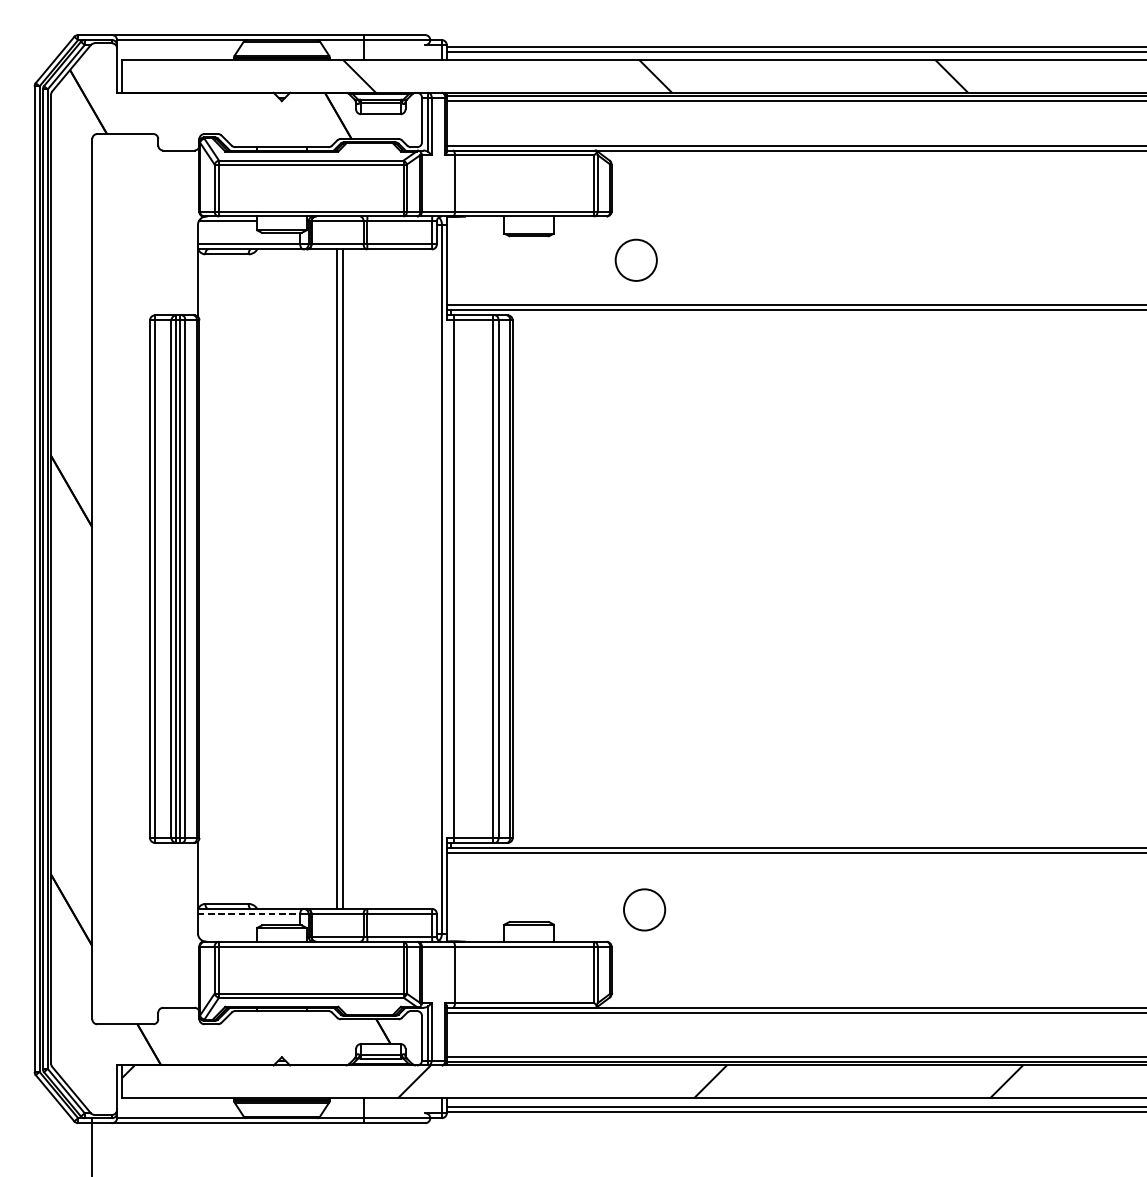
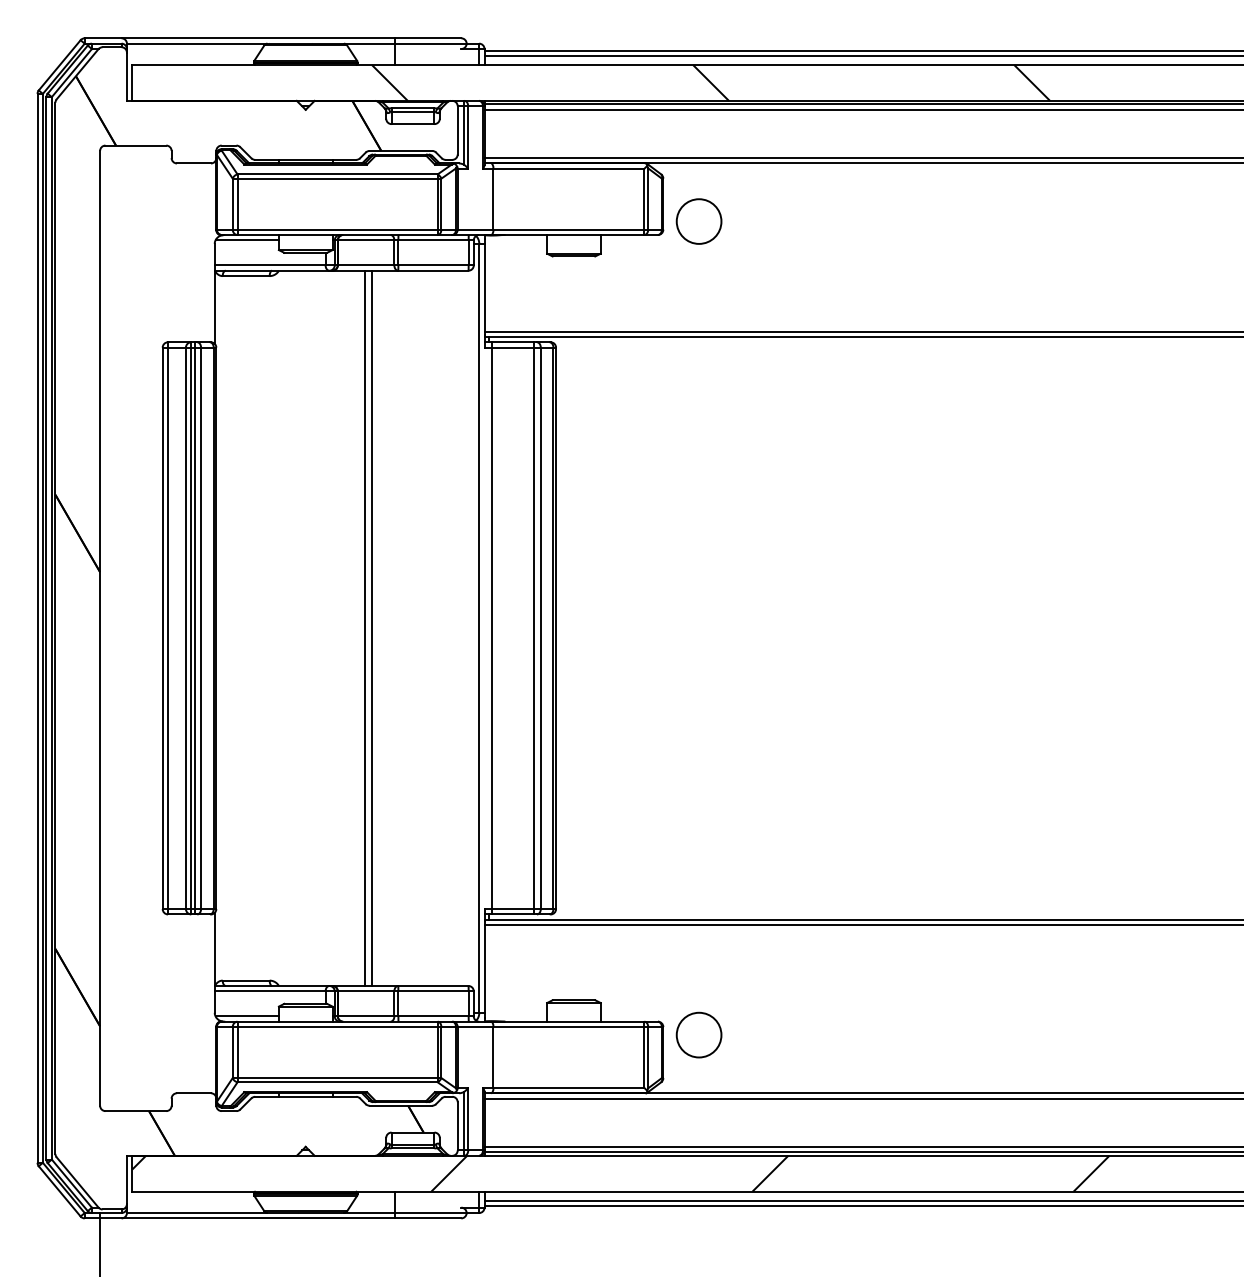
circle: (635, 260) -> (698, 221), moved
circle: (644, 909) -> (698, 1034), moved
line: (249, 913) -> (270, 991), dashed -> solid
line: (227, 937) -> (246, 1016), added

